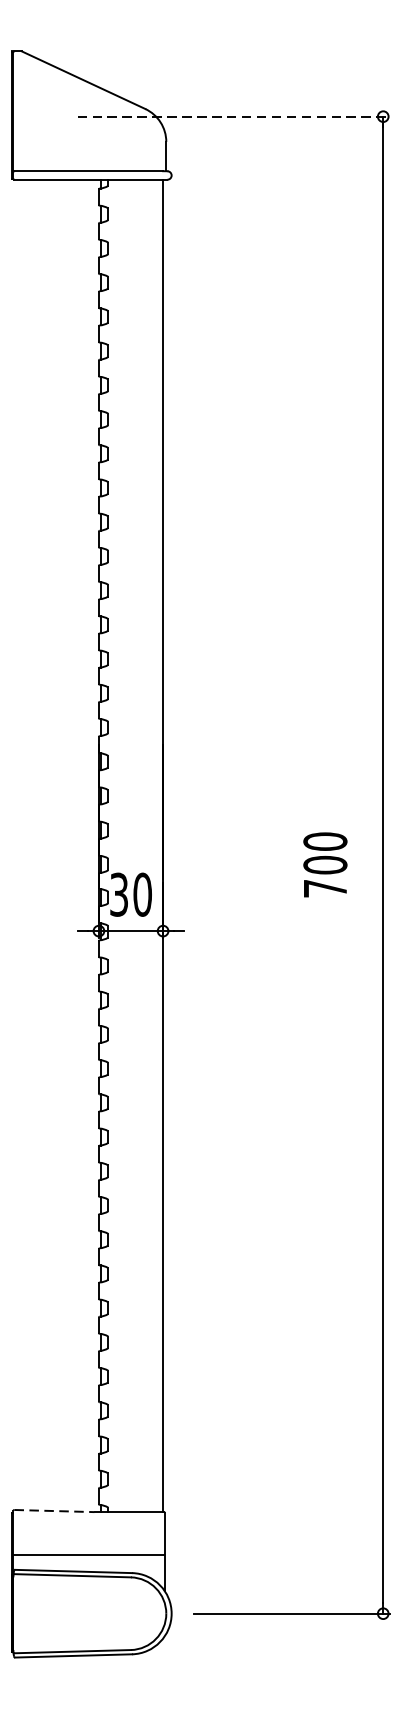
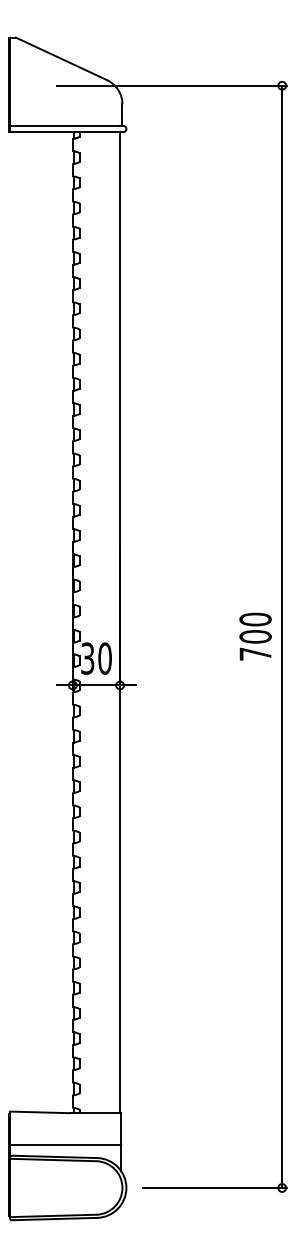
line: (234, 116) -> (172, 85), dashed -> solid
text: (325, 864) -> (255, 636), moved
line: (54, 1511) -> (40, 1112), dashed -> solid

